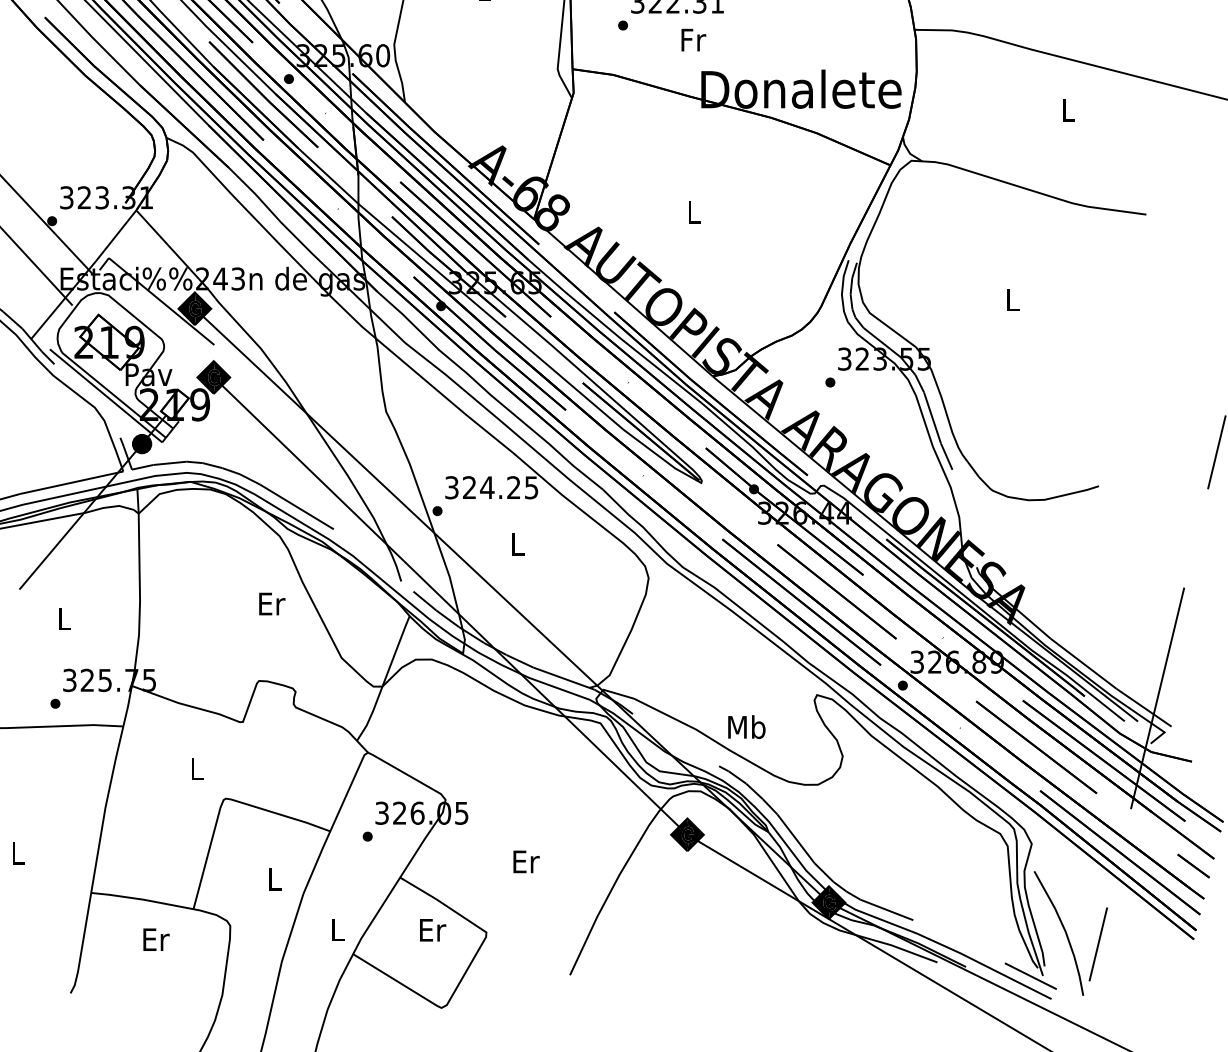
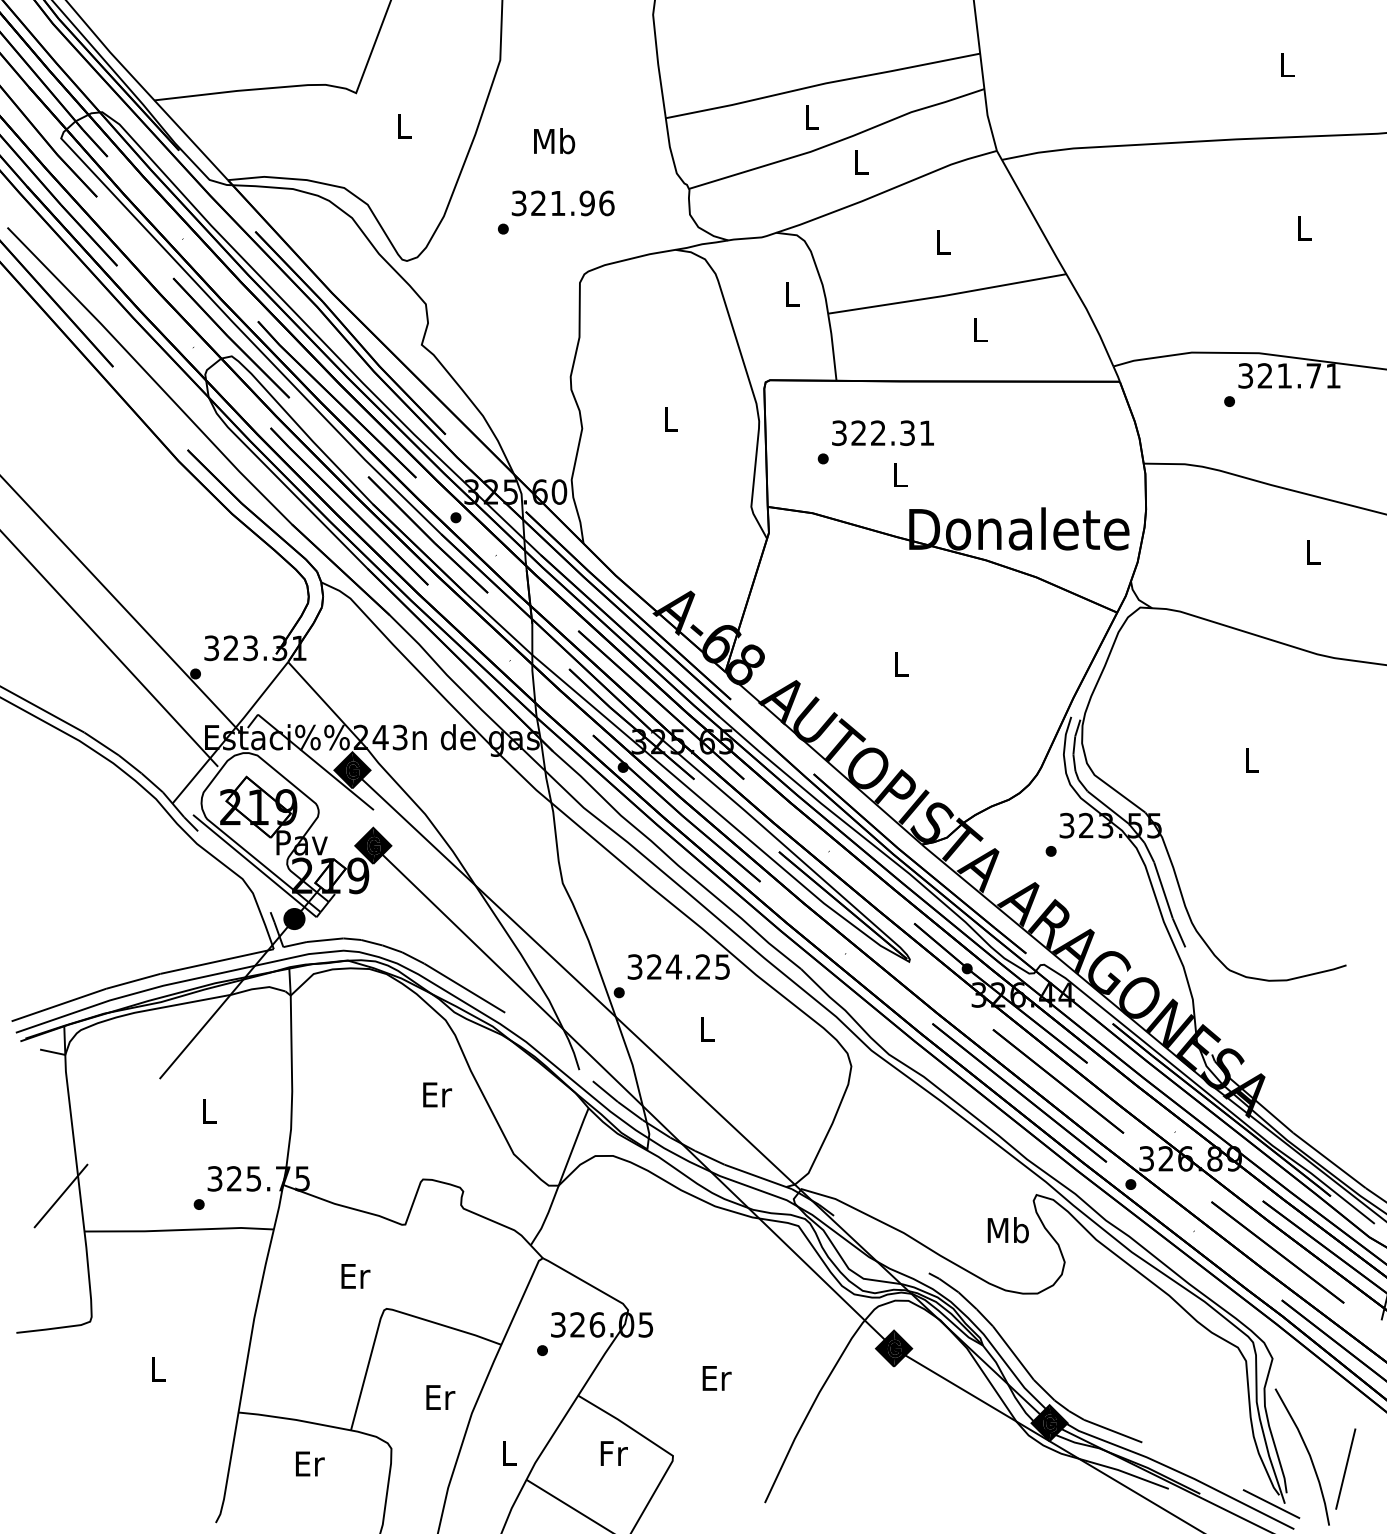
text: (693, 39) -> (900, 474), Fr -> L
text: (746, 727) -> (1007, 1230), moved
text: (197, 769) -> (355, 1276), L -> Er
text: (274, 879) -> (440, 1397), L -> Er
text: (433, 930) -> (614, 1453), Er -> Fr

